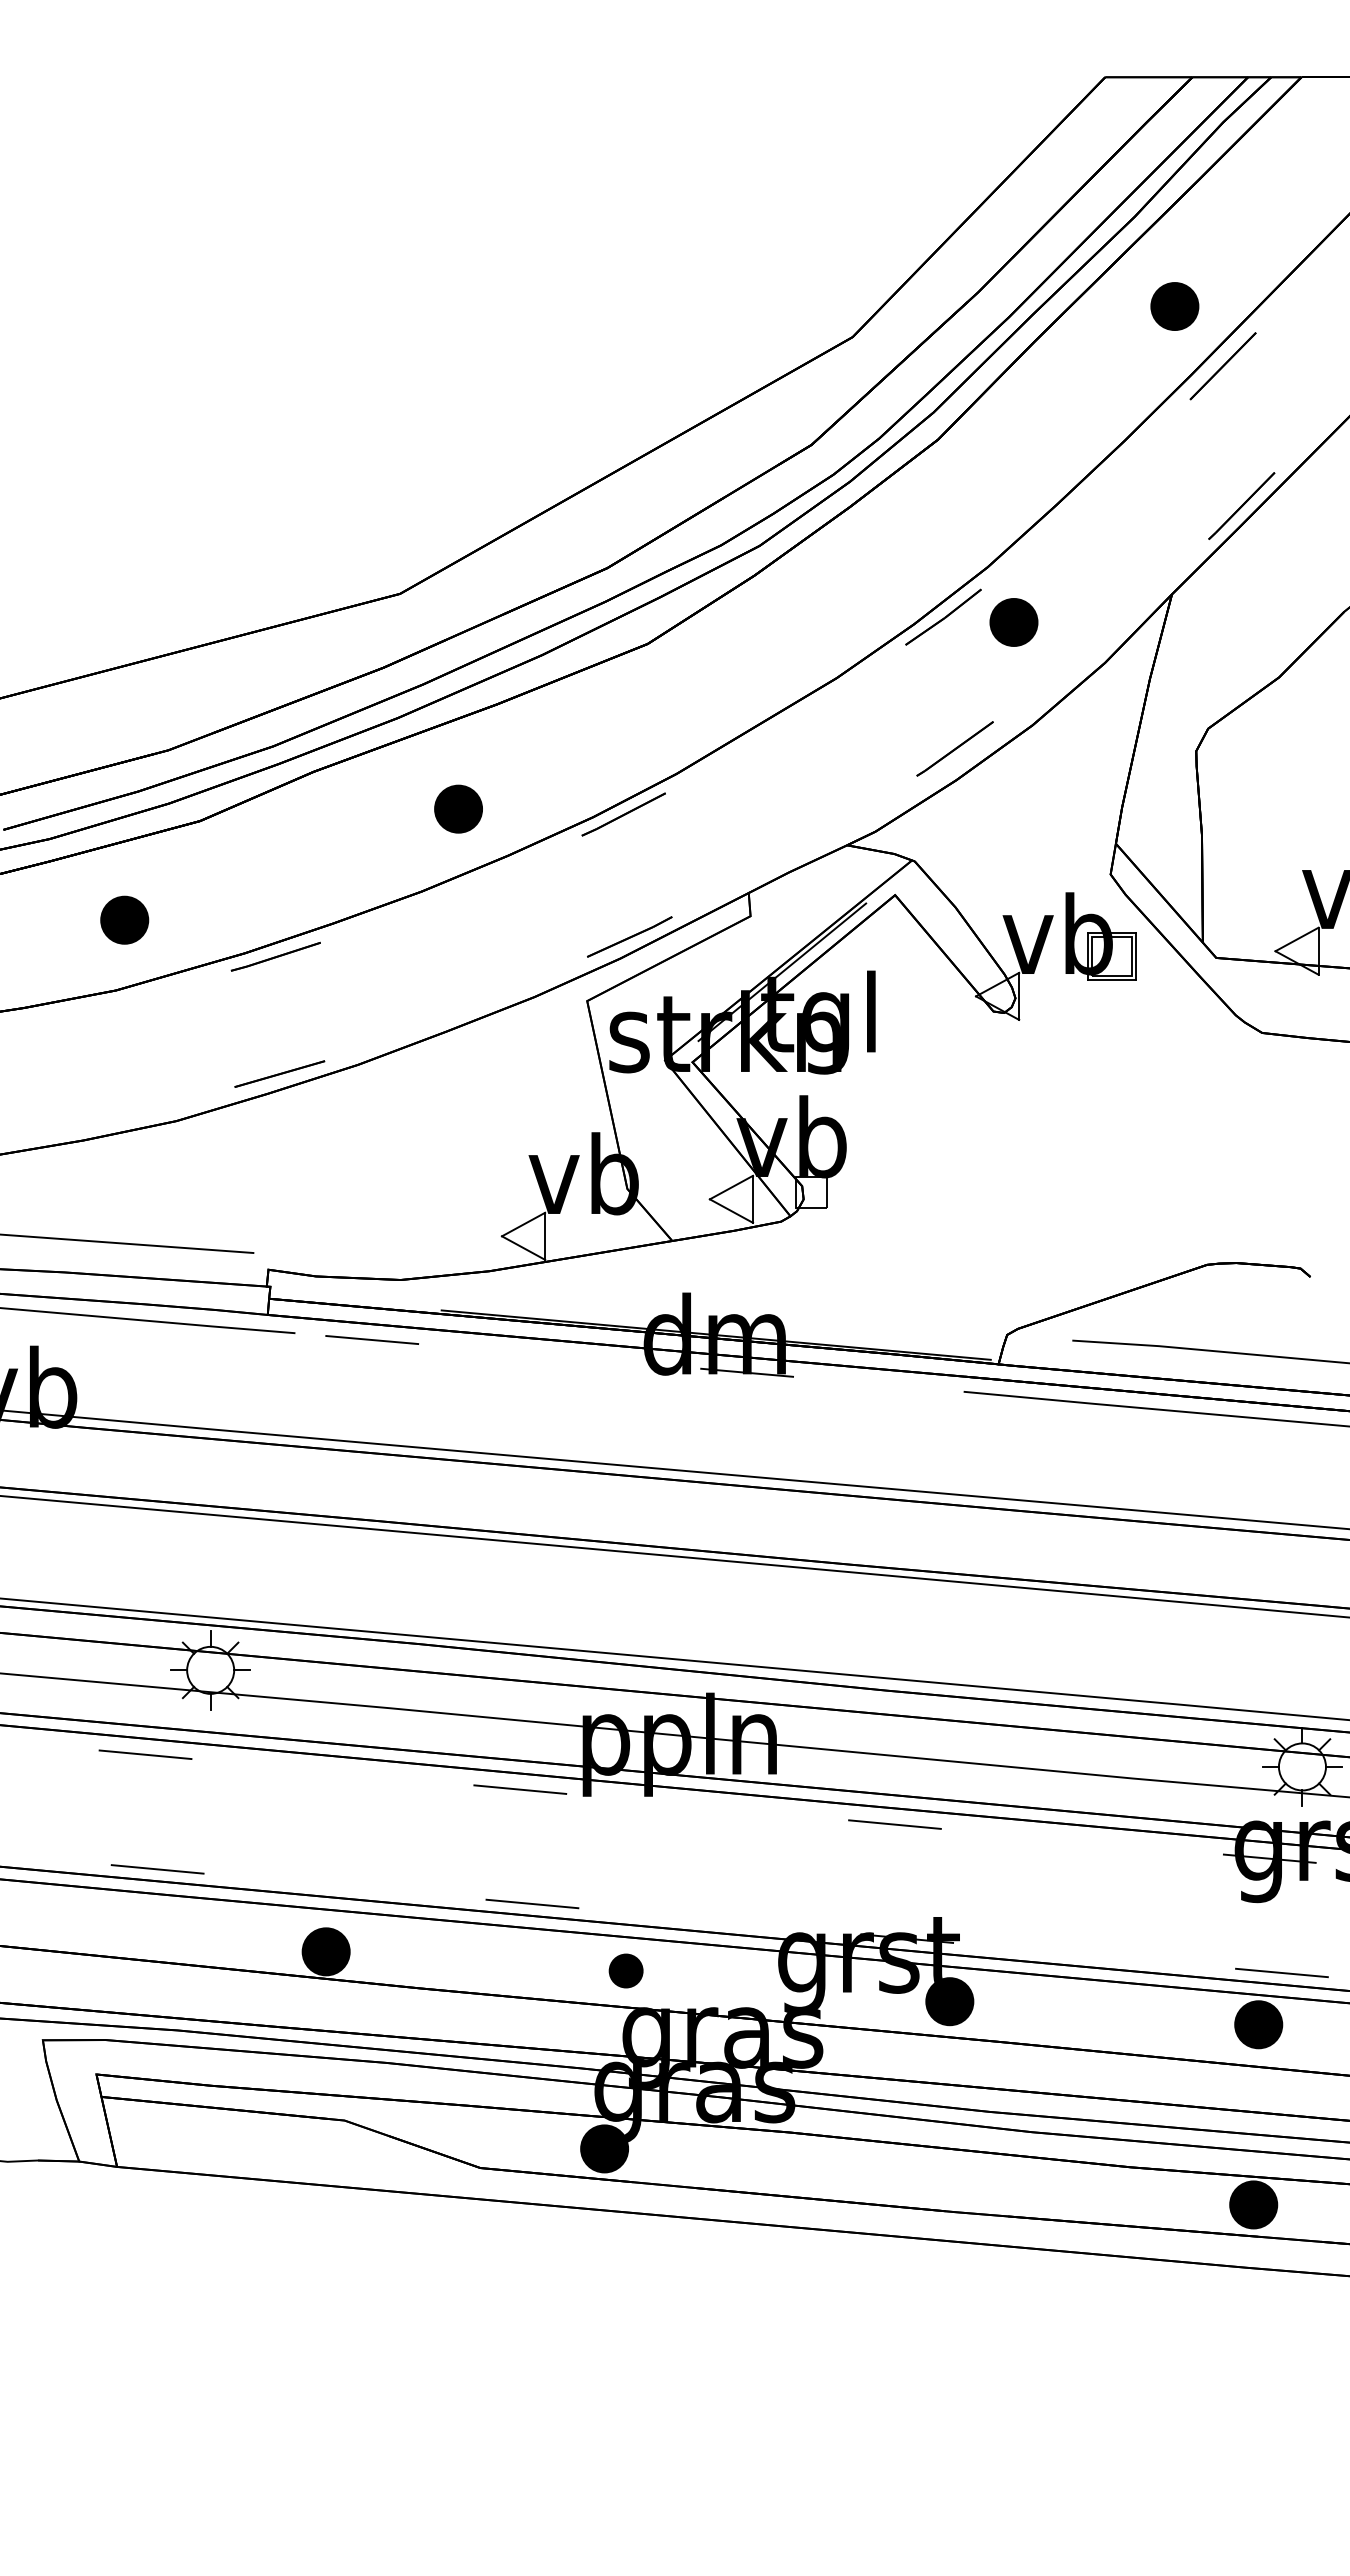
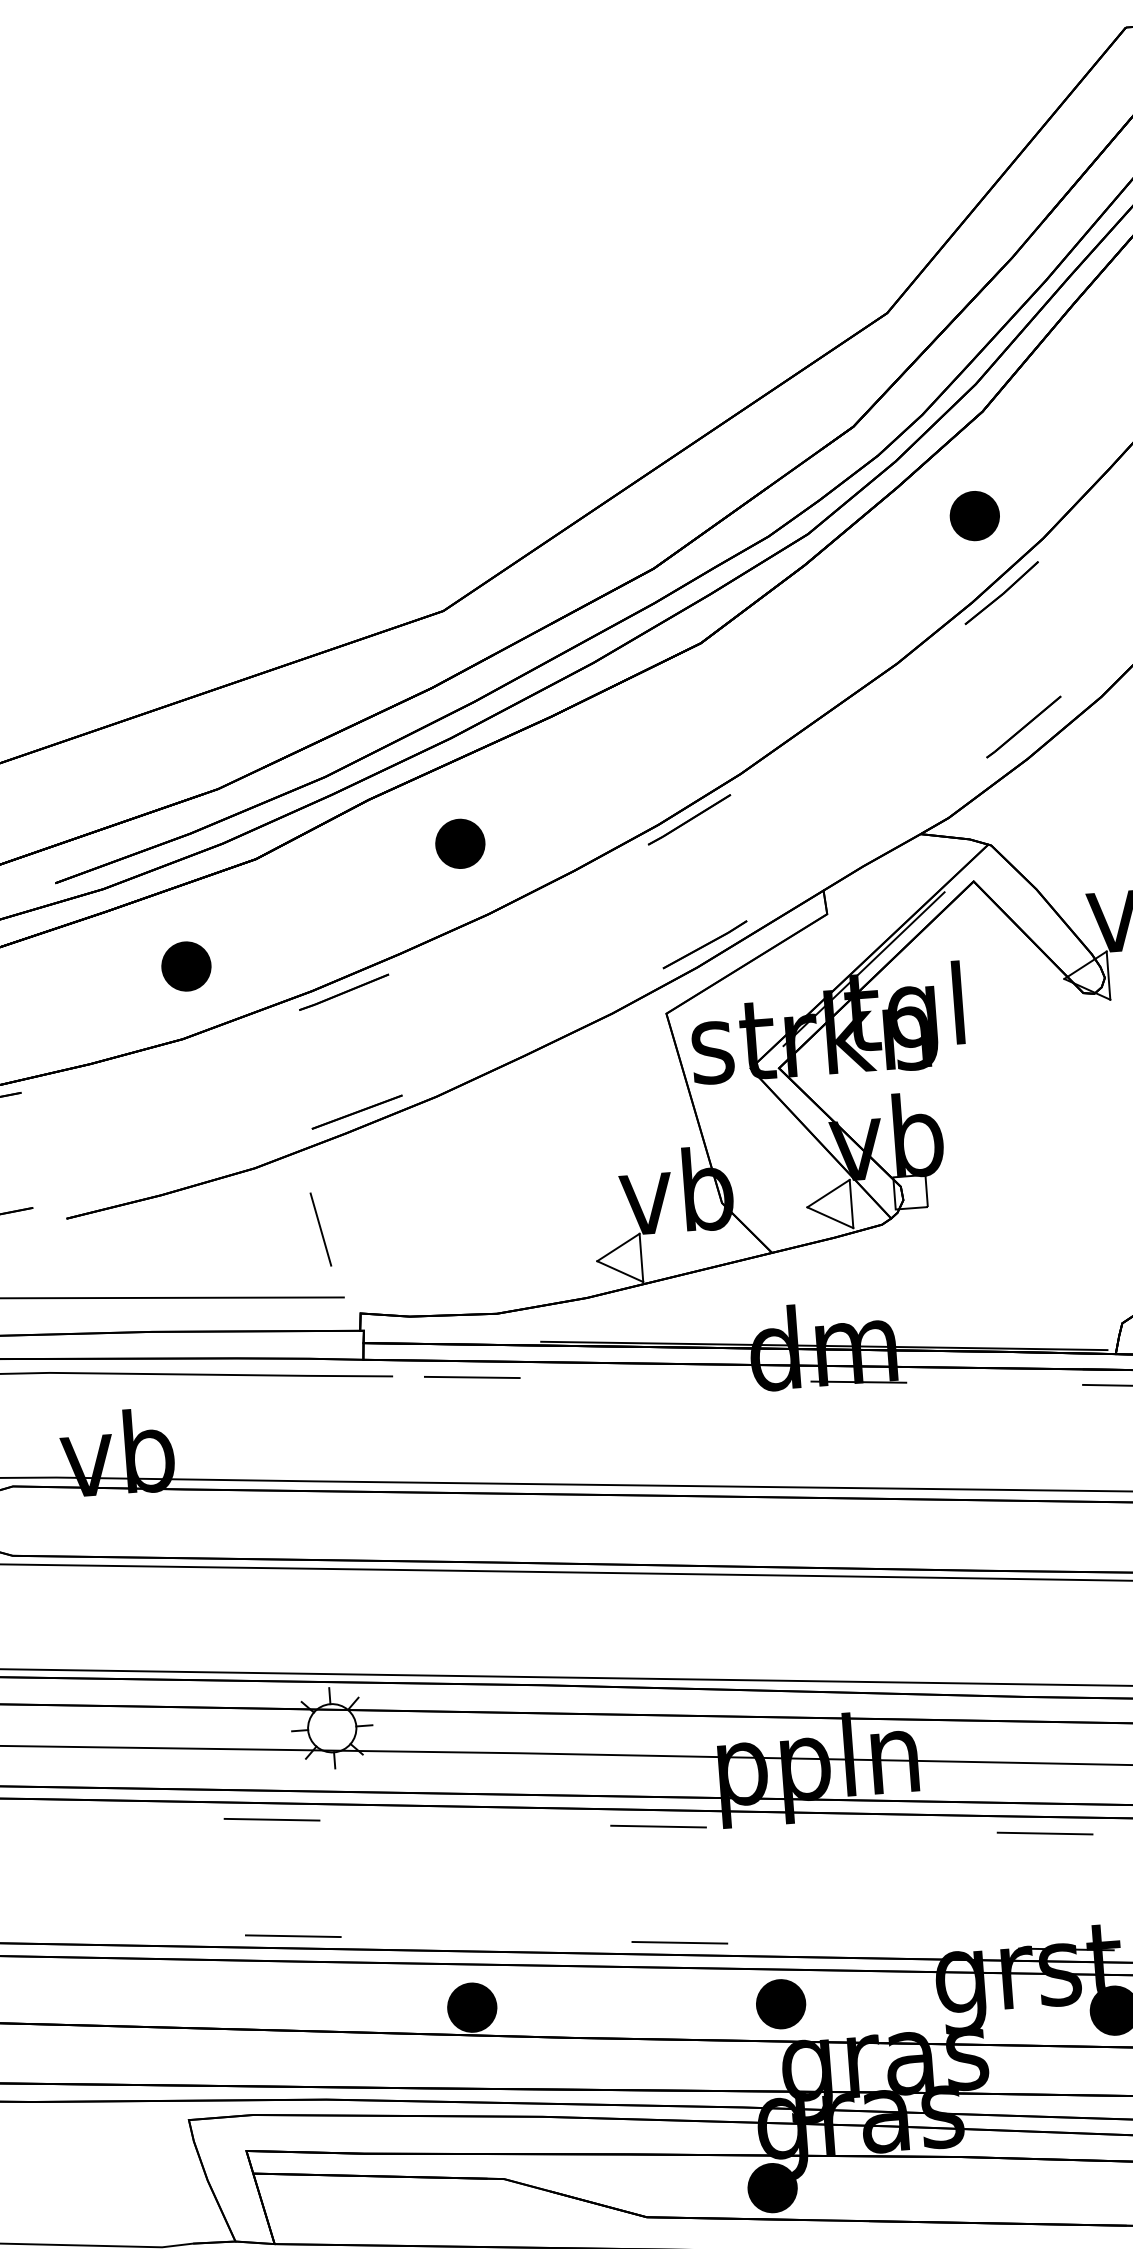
part: (1013, 622) -> (974, 516), moved
part: (458, 808) -> (460, 843), moved
line: (235, 1185) -> (320, 1229), added
part: (625, 1970) -> (780, 2003), size x1.43

